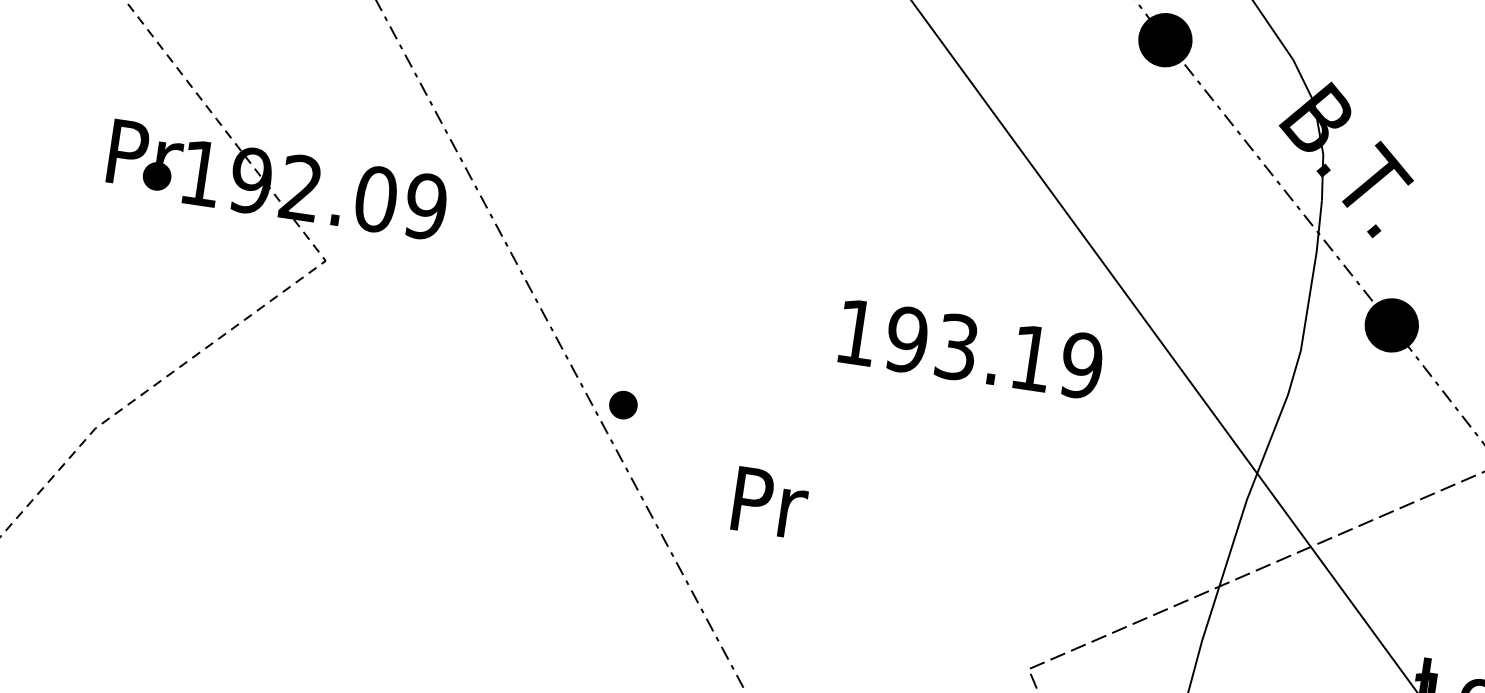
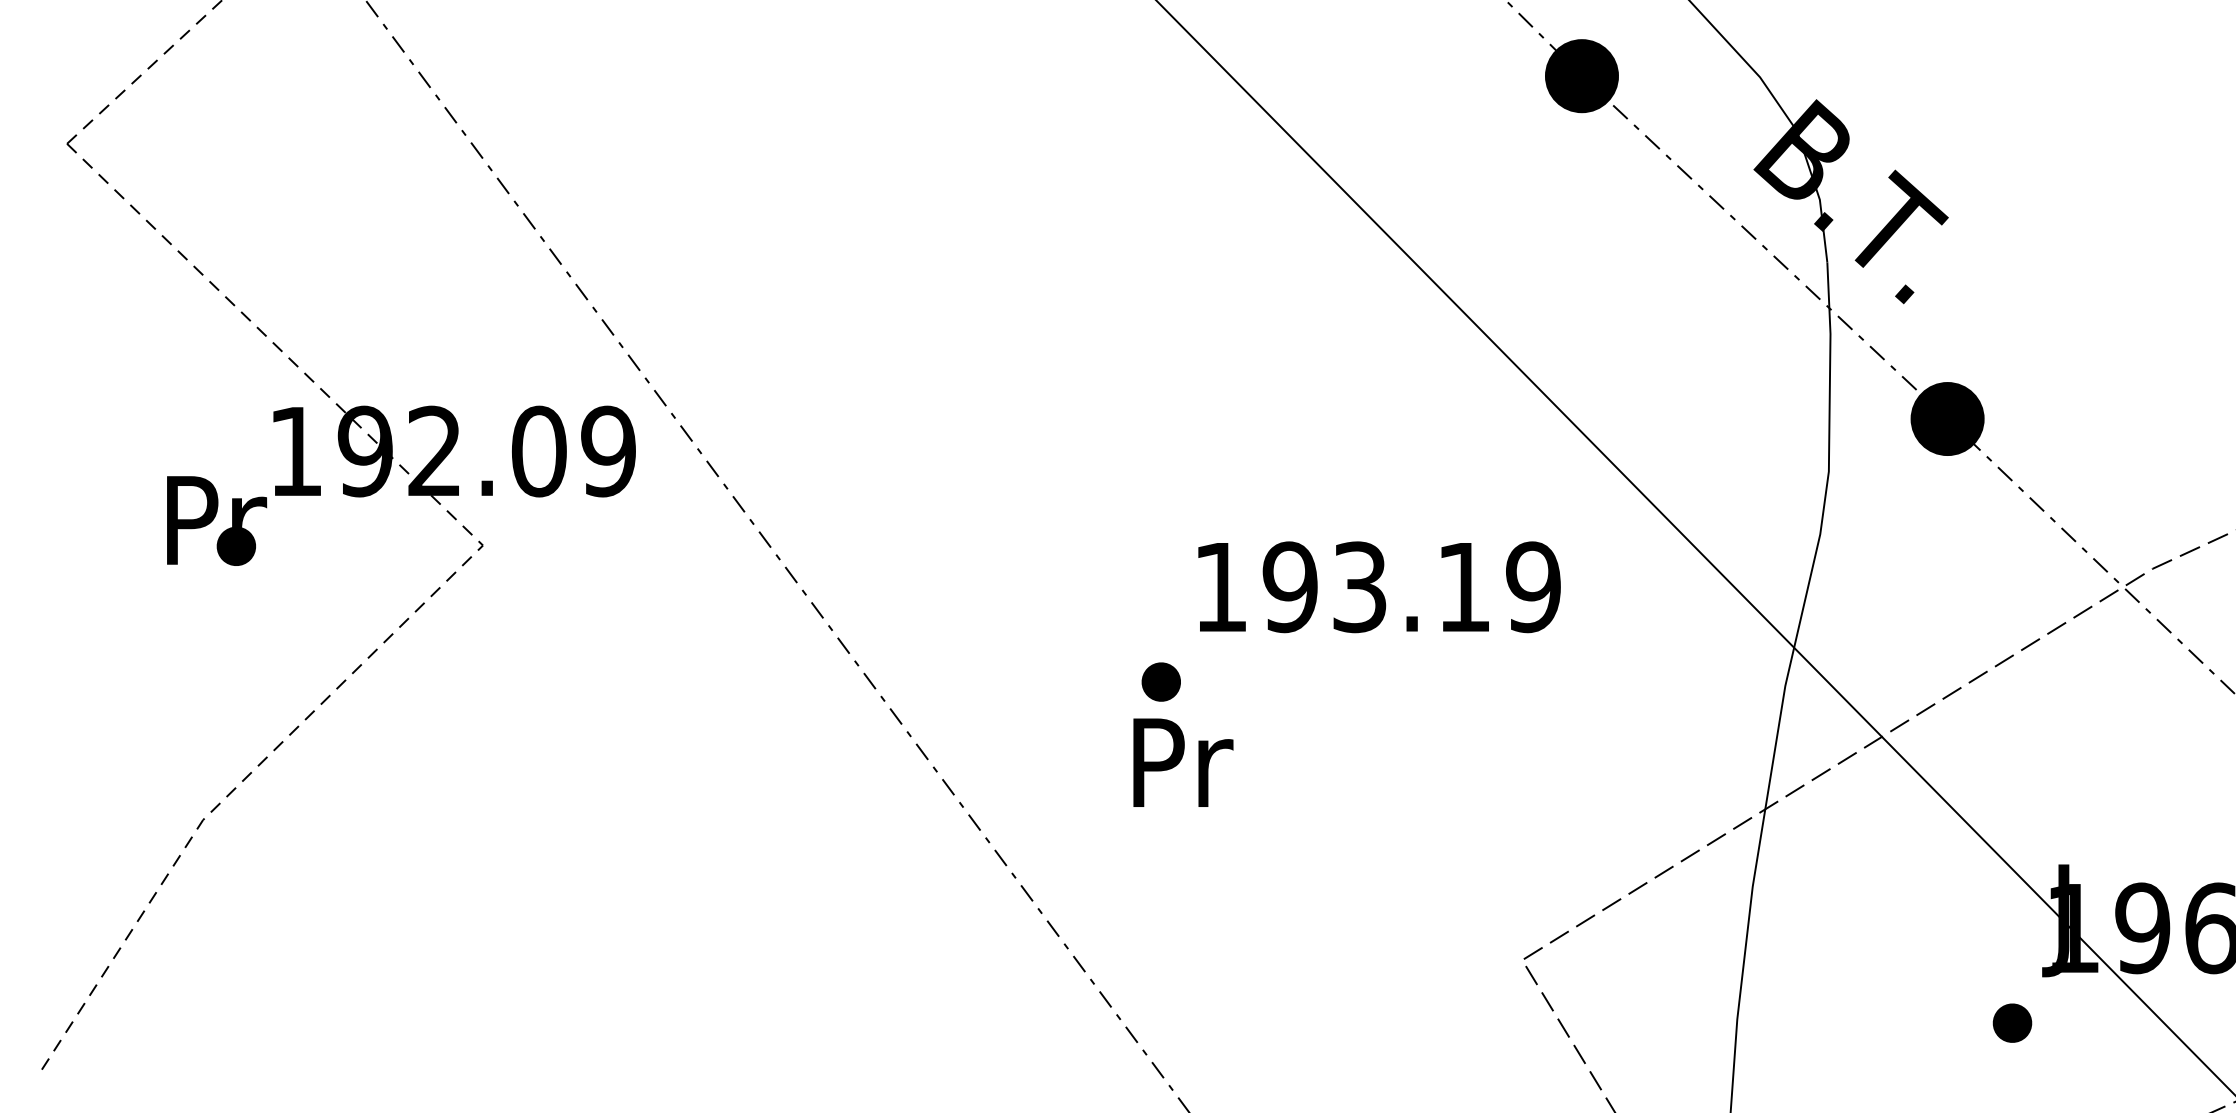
text: (146, 155) -> (217, 520), moved
text: (971, 349) -> (1379, 587), moved
part: (622, 404) -> (1160, 681), moved
text: (770, 502) -> (1183, 762), moved

